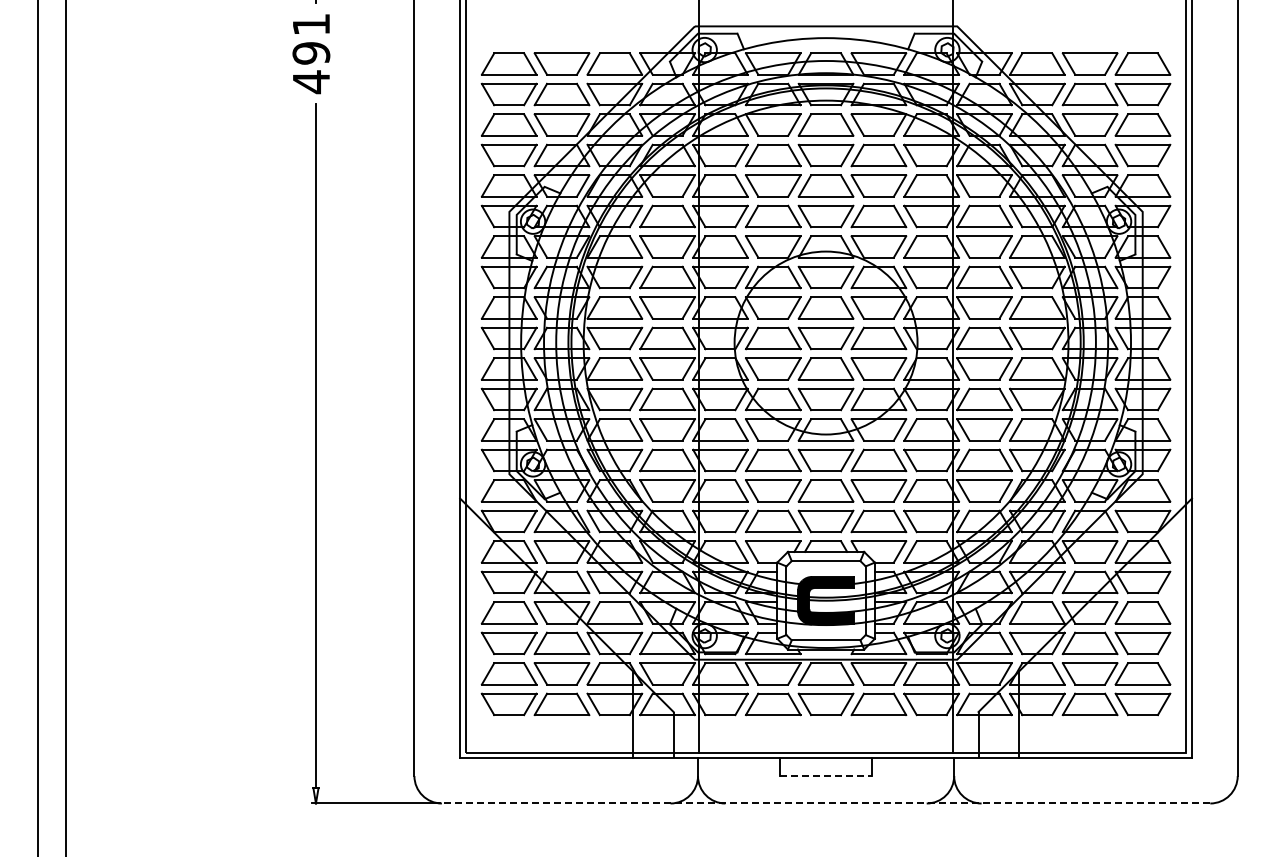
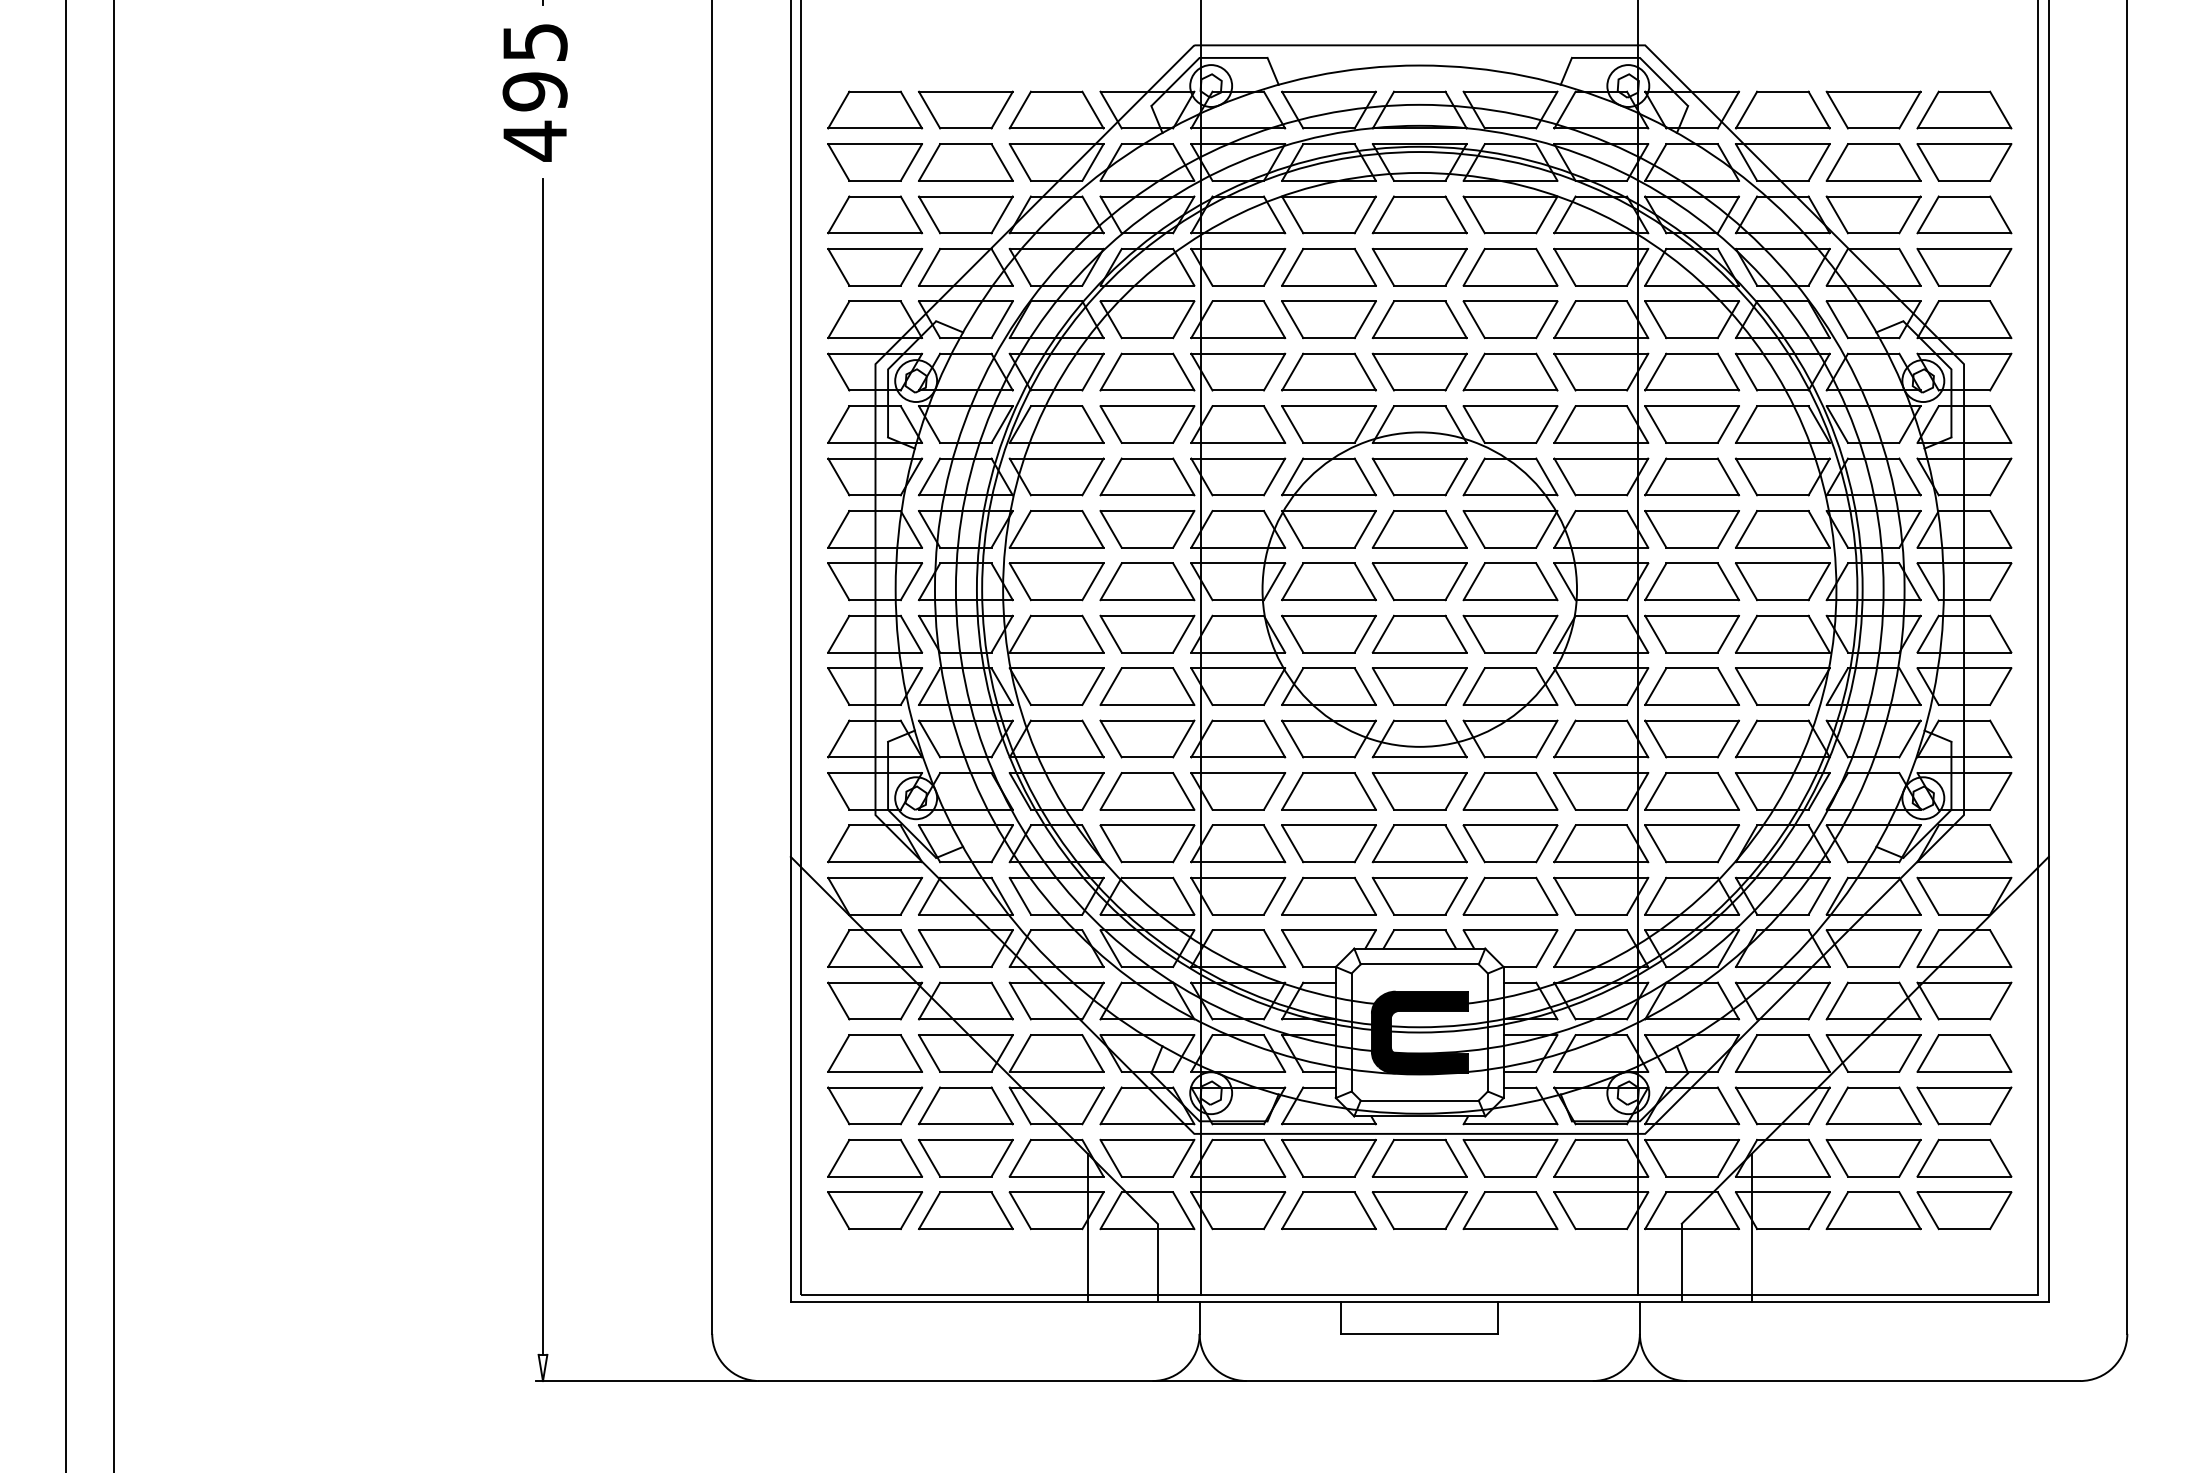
text: (311, 24) -> (535, 42), 491 -> 495
line: (826, 776) -> (1420, 1334), dashed -> solid
line: (825, 803) -> (1418, 1381), dashed -> solid

